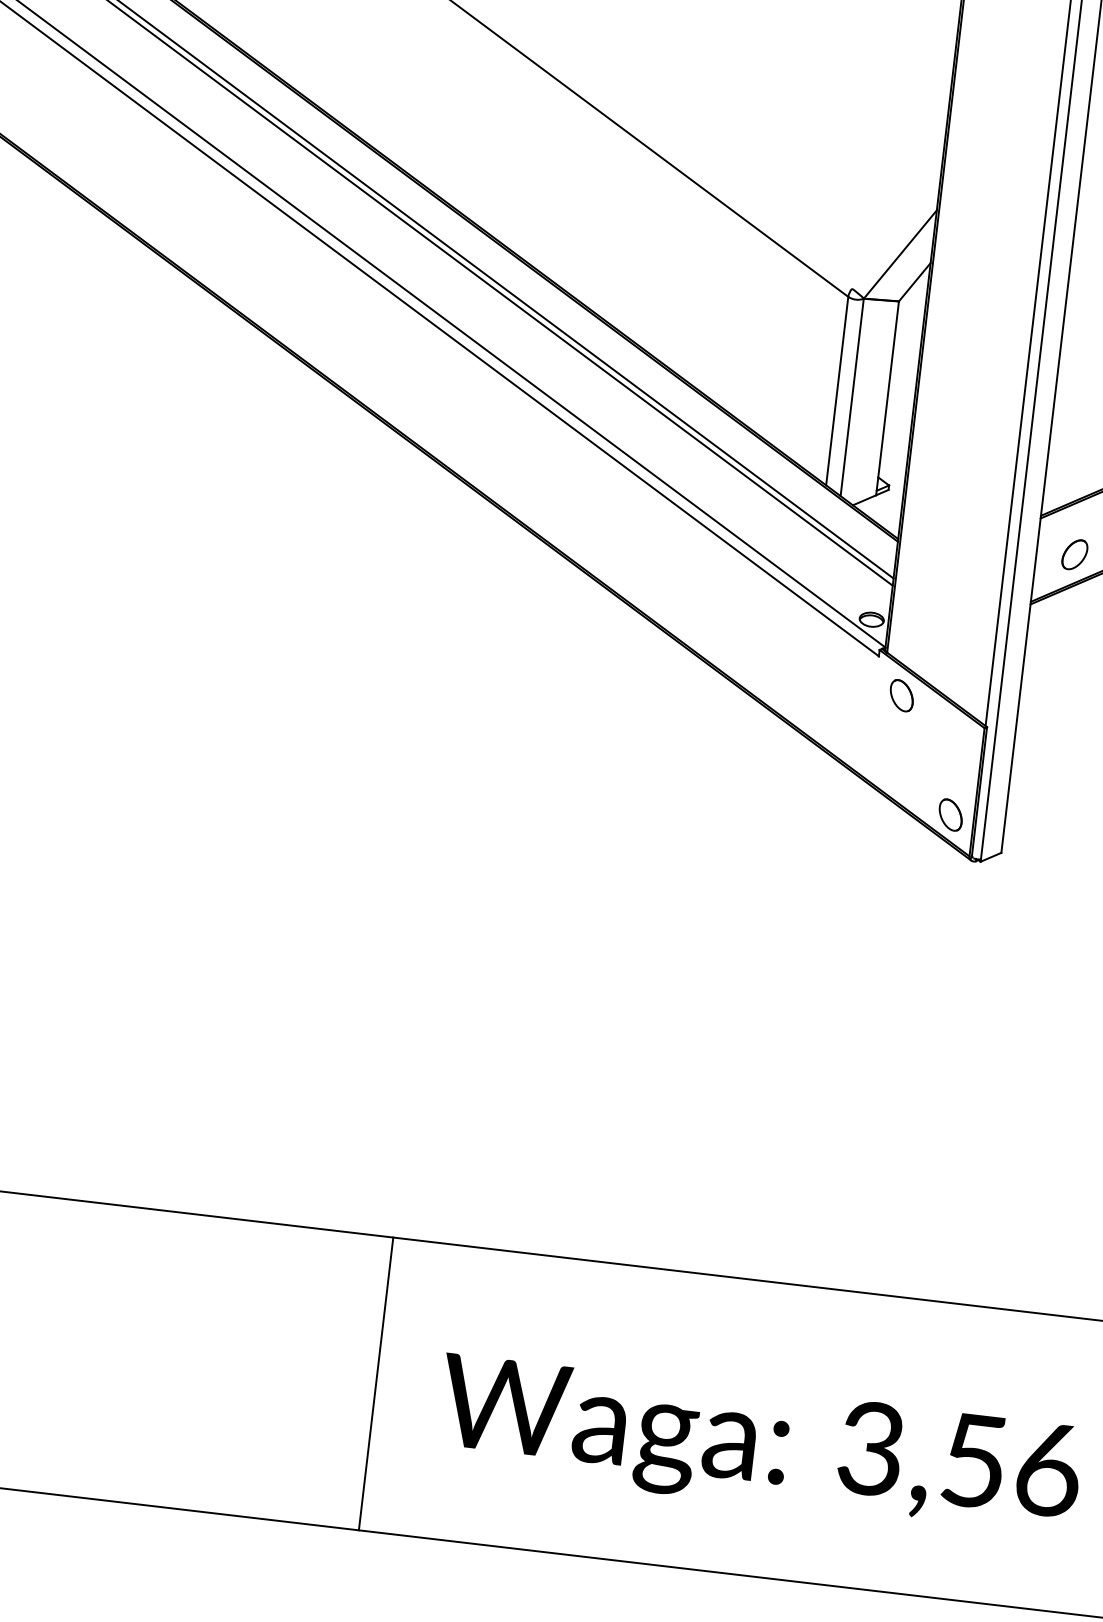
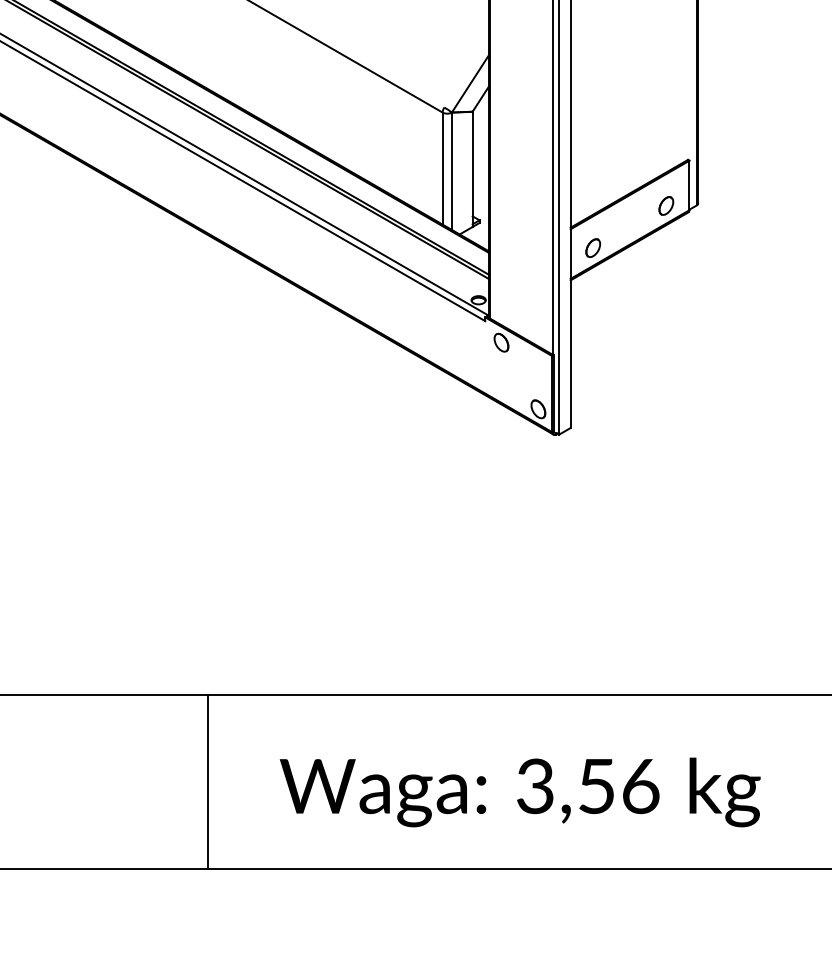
line: (375, 1384) -> (207, 782), moved

